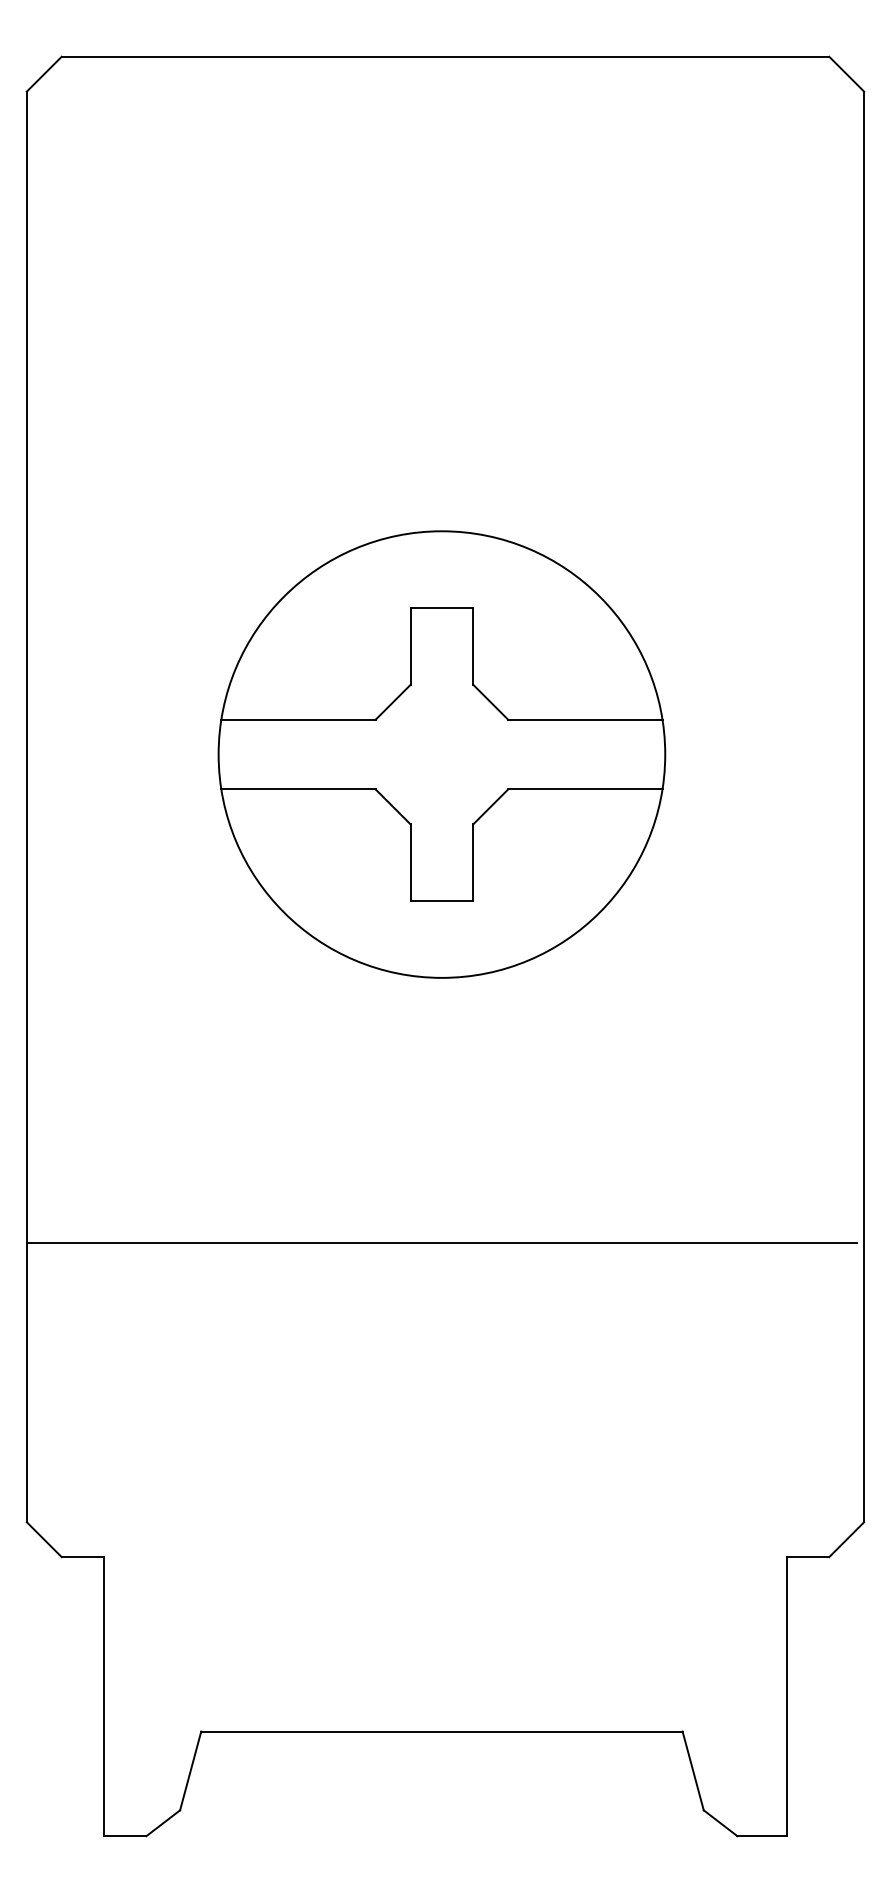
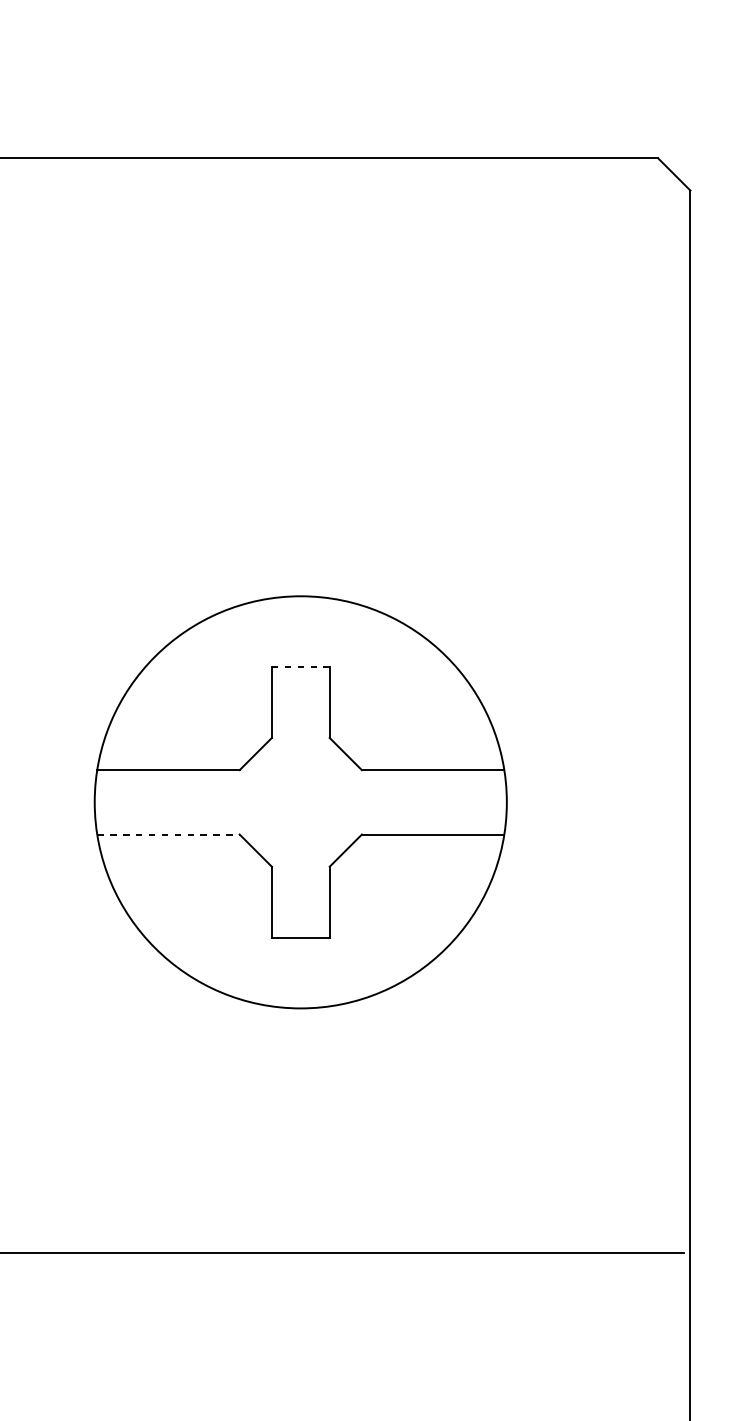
line: (442, 608) -> (301, 667), solid -> dashed
line: (299, 789) -> (169, 834), solid -> dashed

